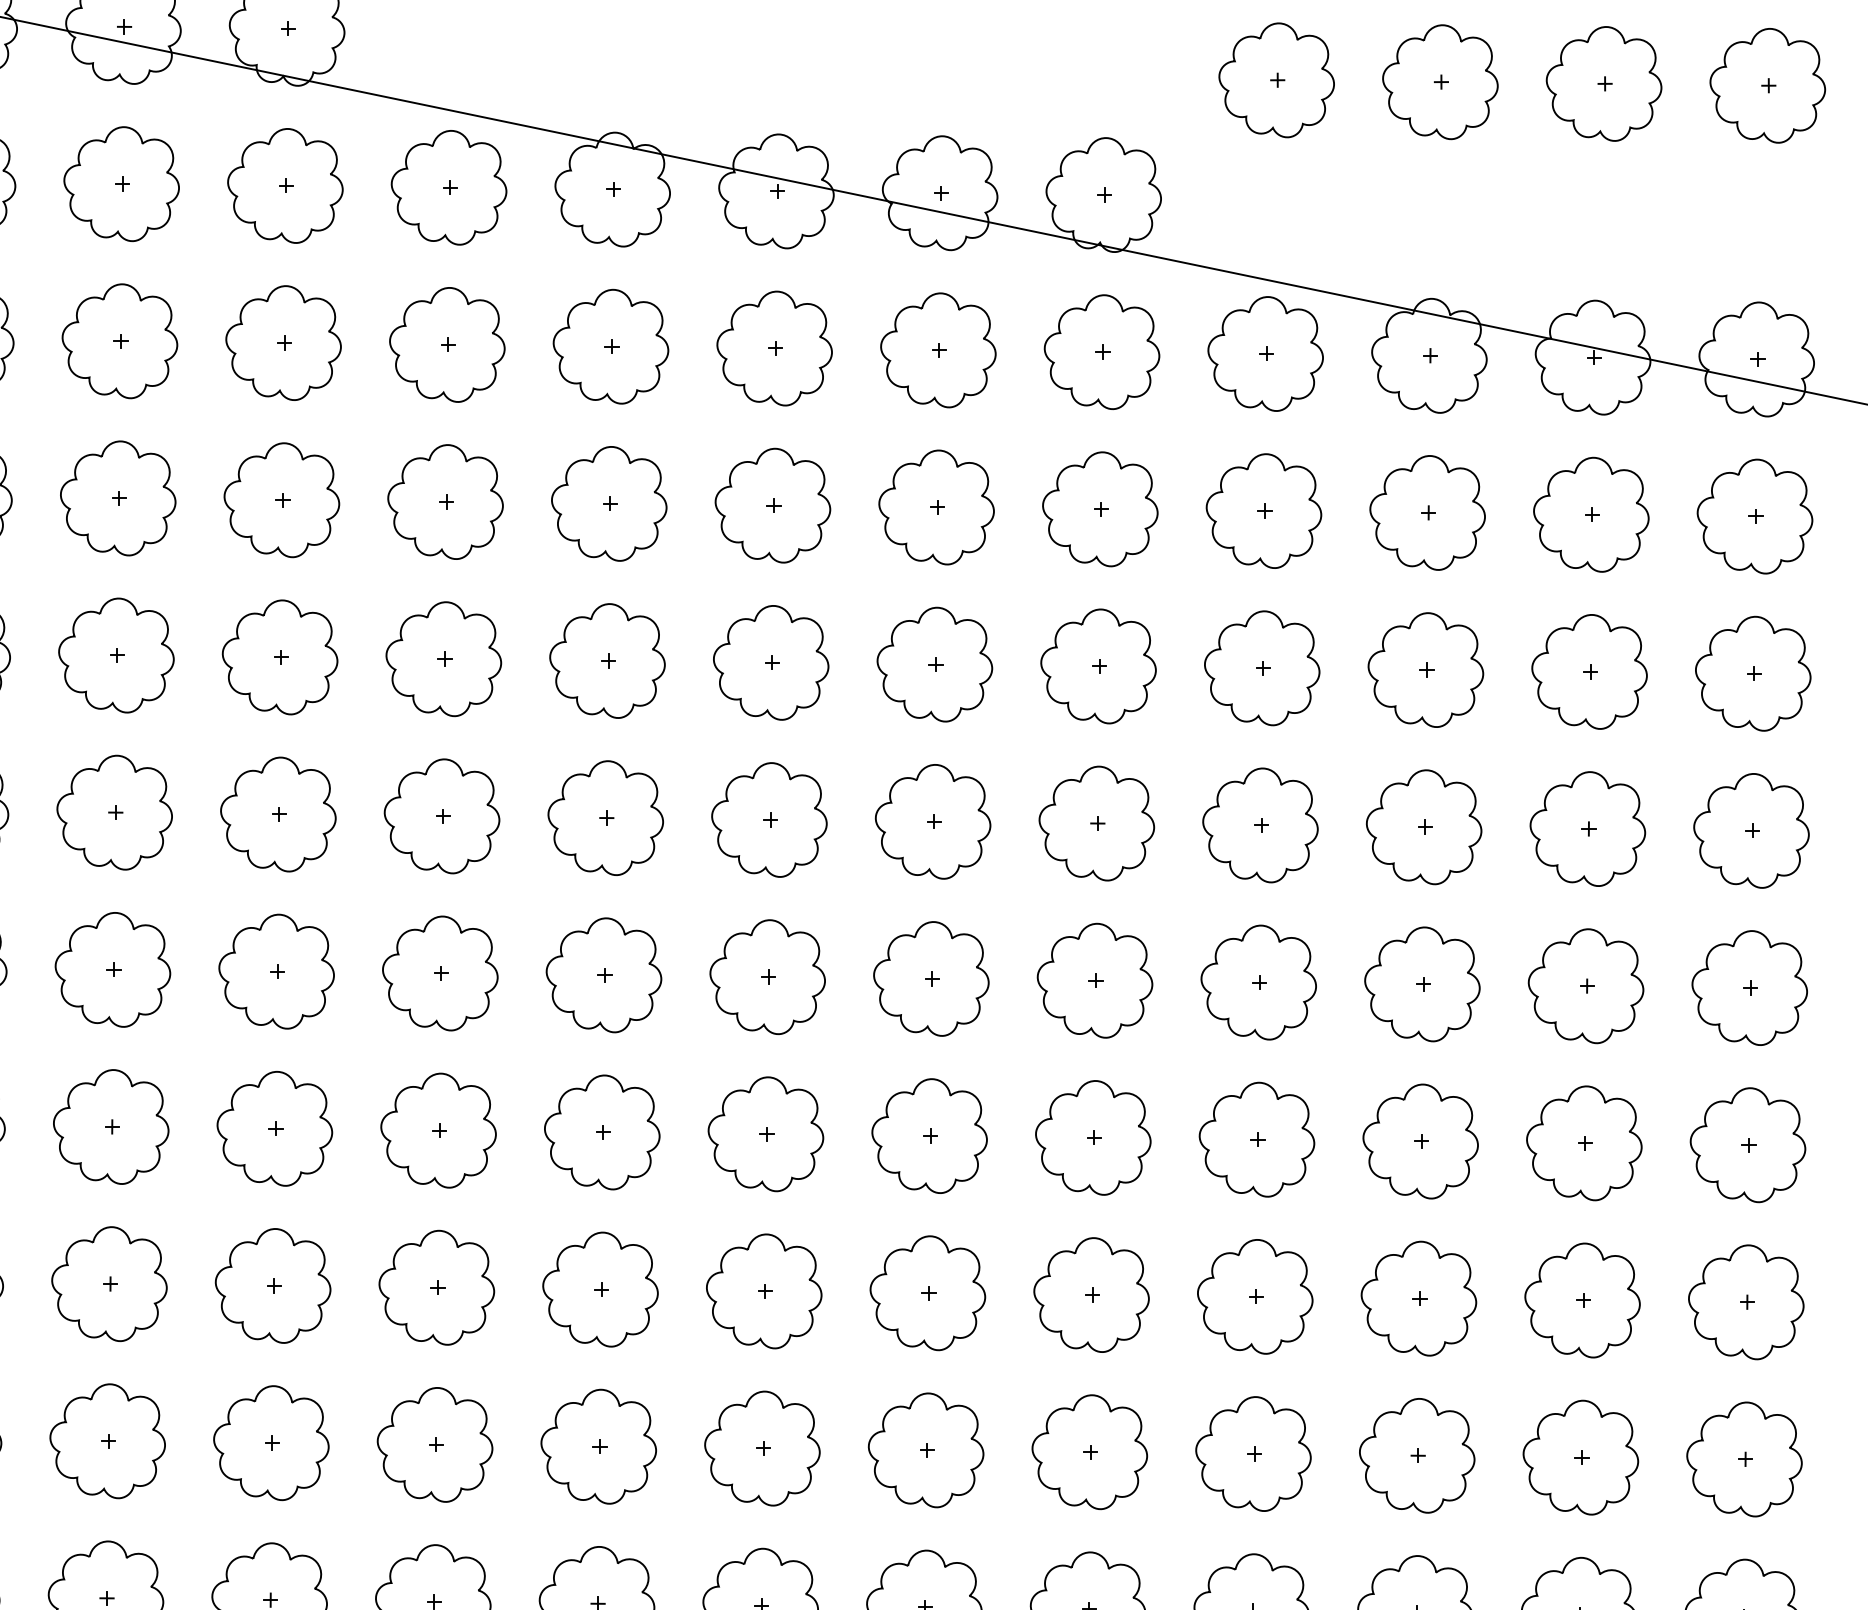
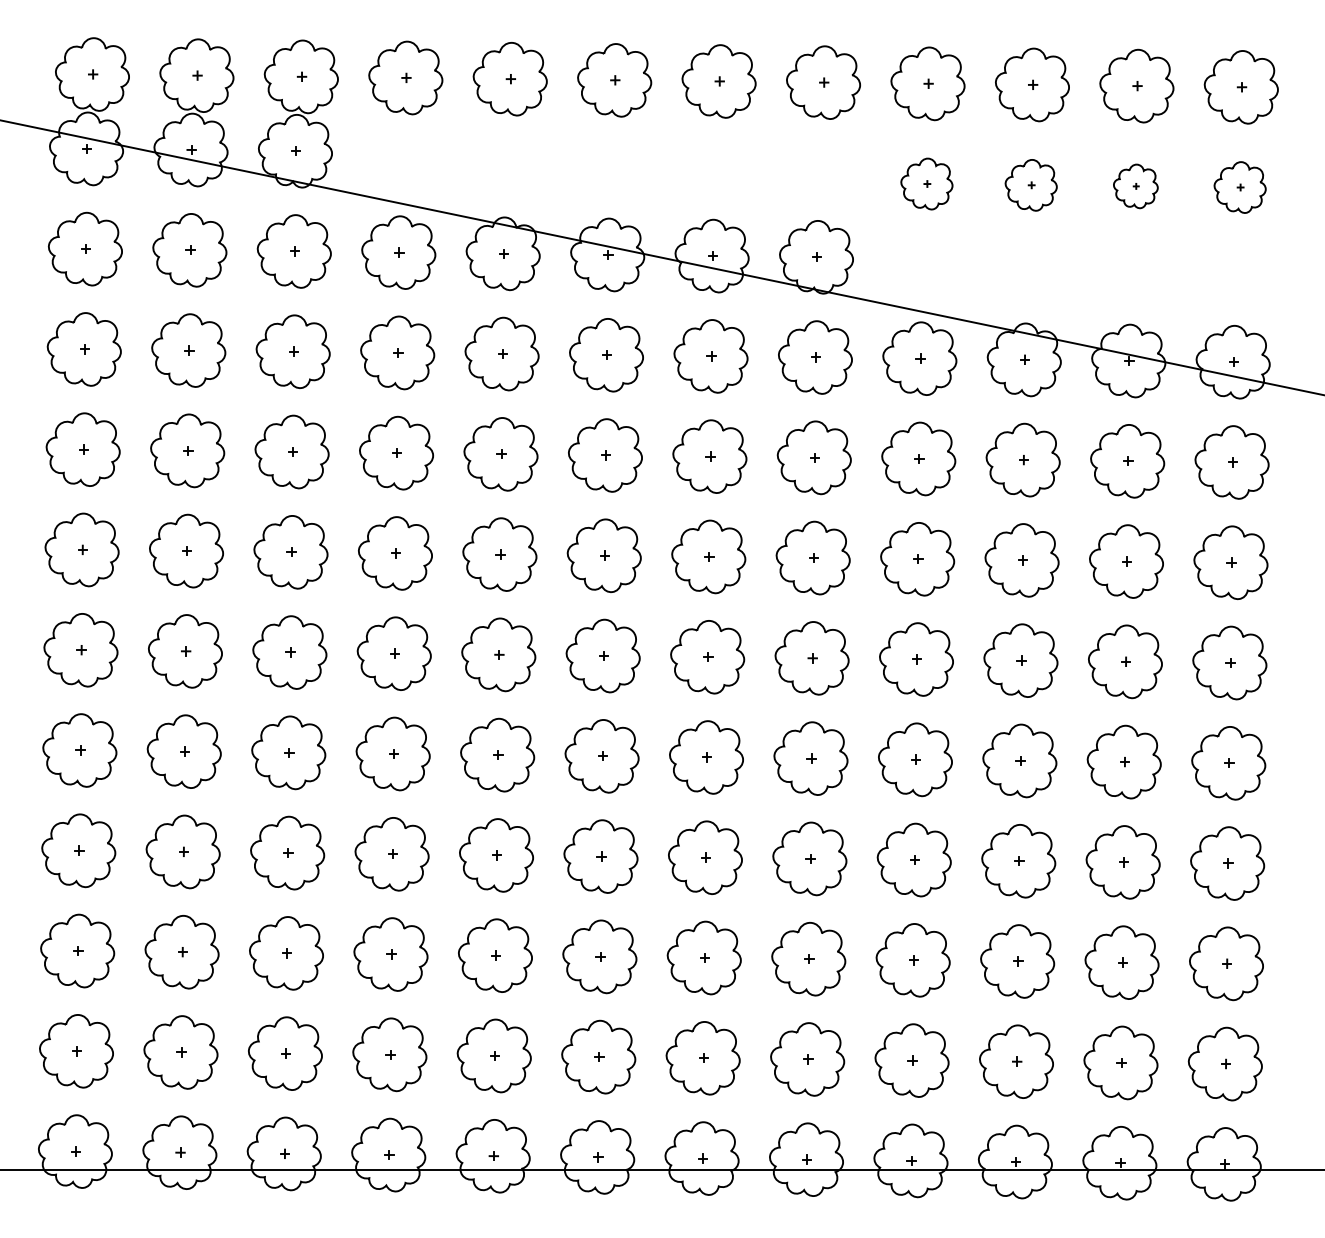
part: (1276, 79) -> (926, 183), size x0.7
part: (1439, 82) -> (1030, 185), size x0.7
part: (1603, 84) -> (1135, 186), size x0.6
part: (1766, 85) -> (1239, 187), size x0.7

